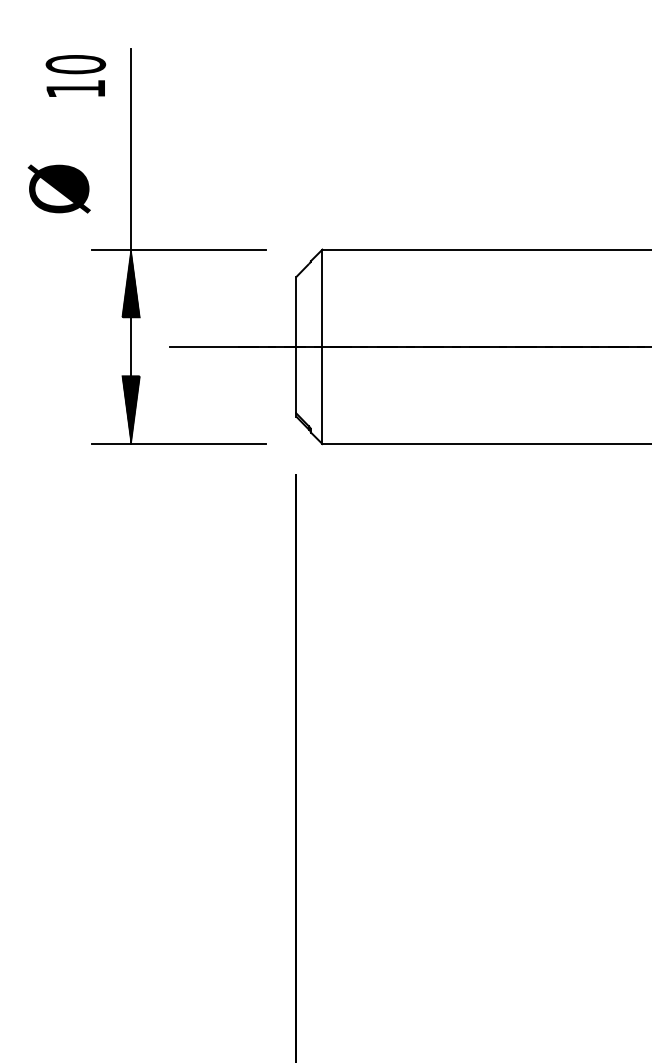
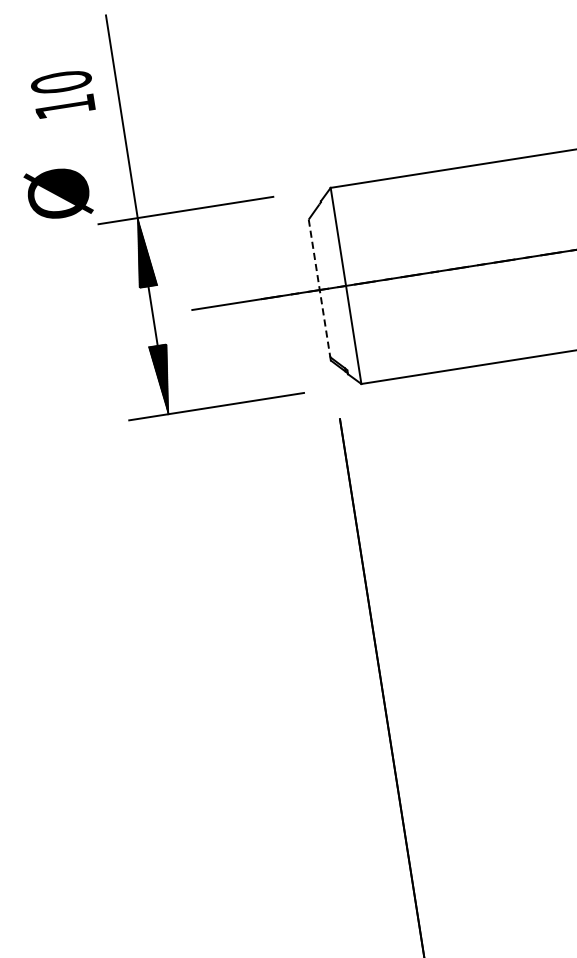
text: (75, 75) -> (62, 93), moved
text: (58, 188) -> (57, 193), moved
line: (296, 345) -> (319, 288), solid -> dashed

